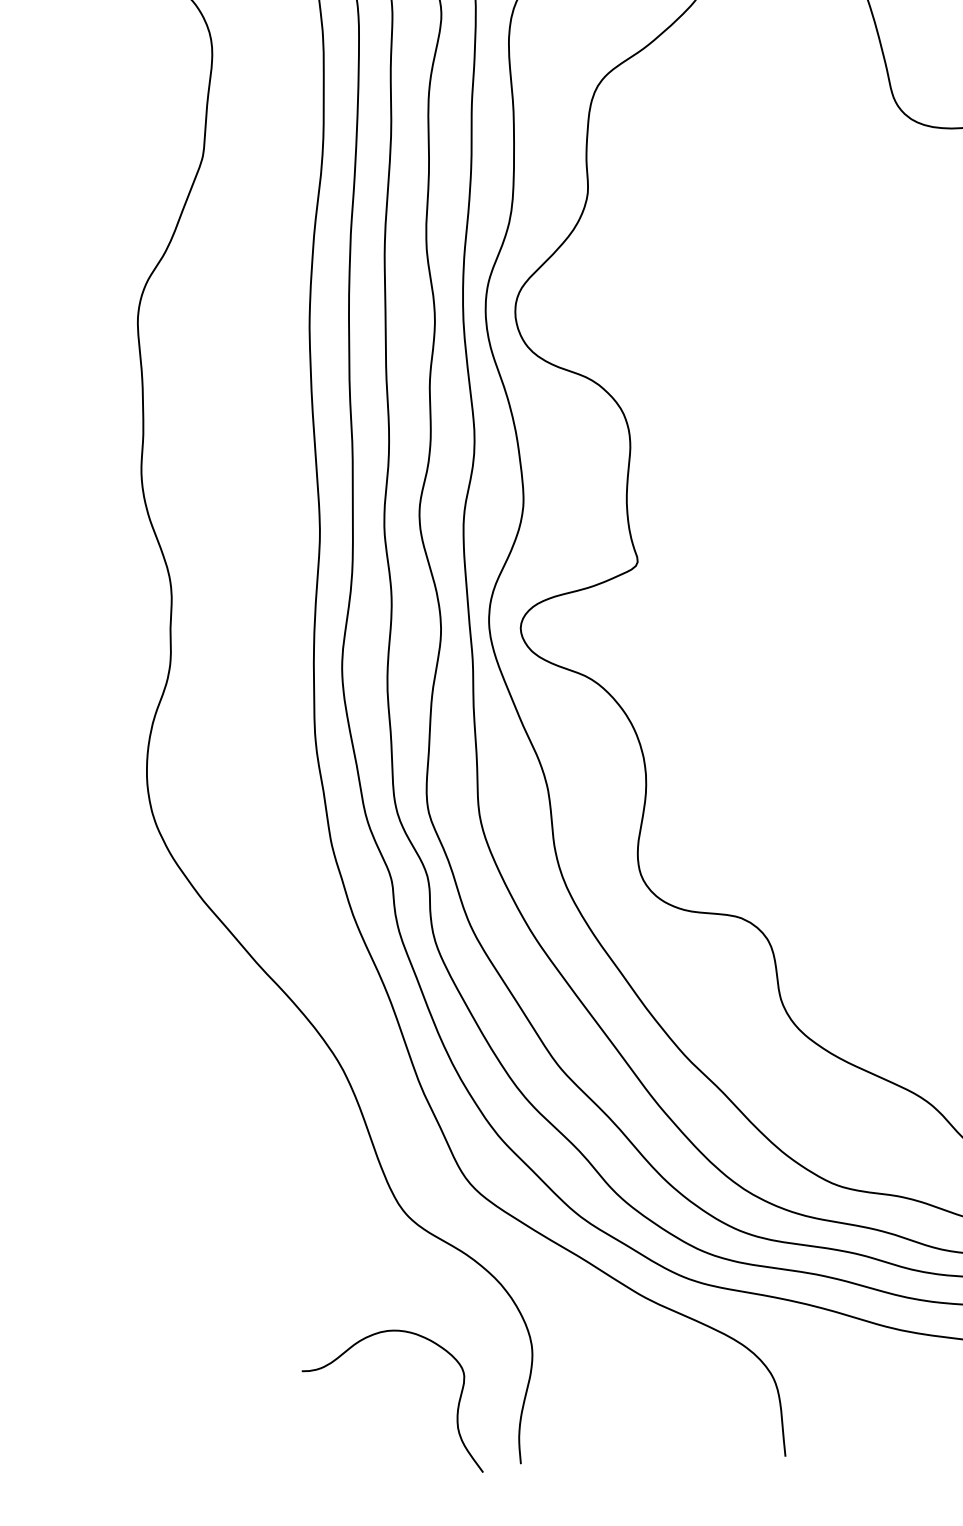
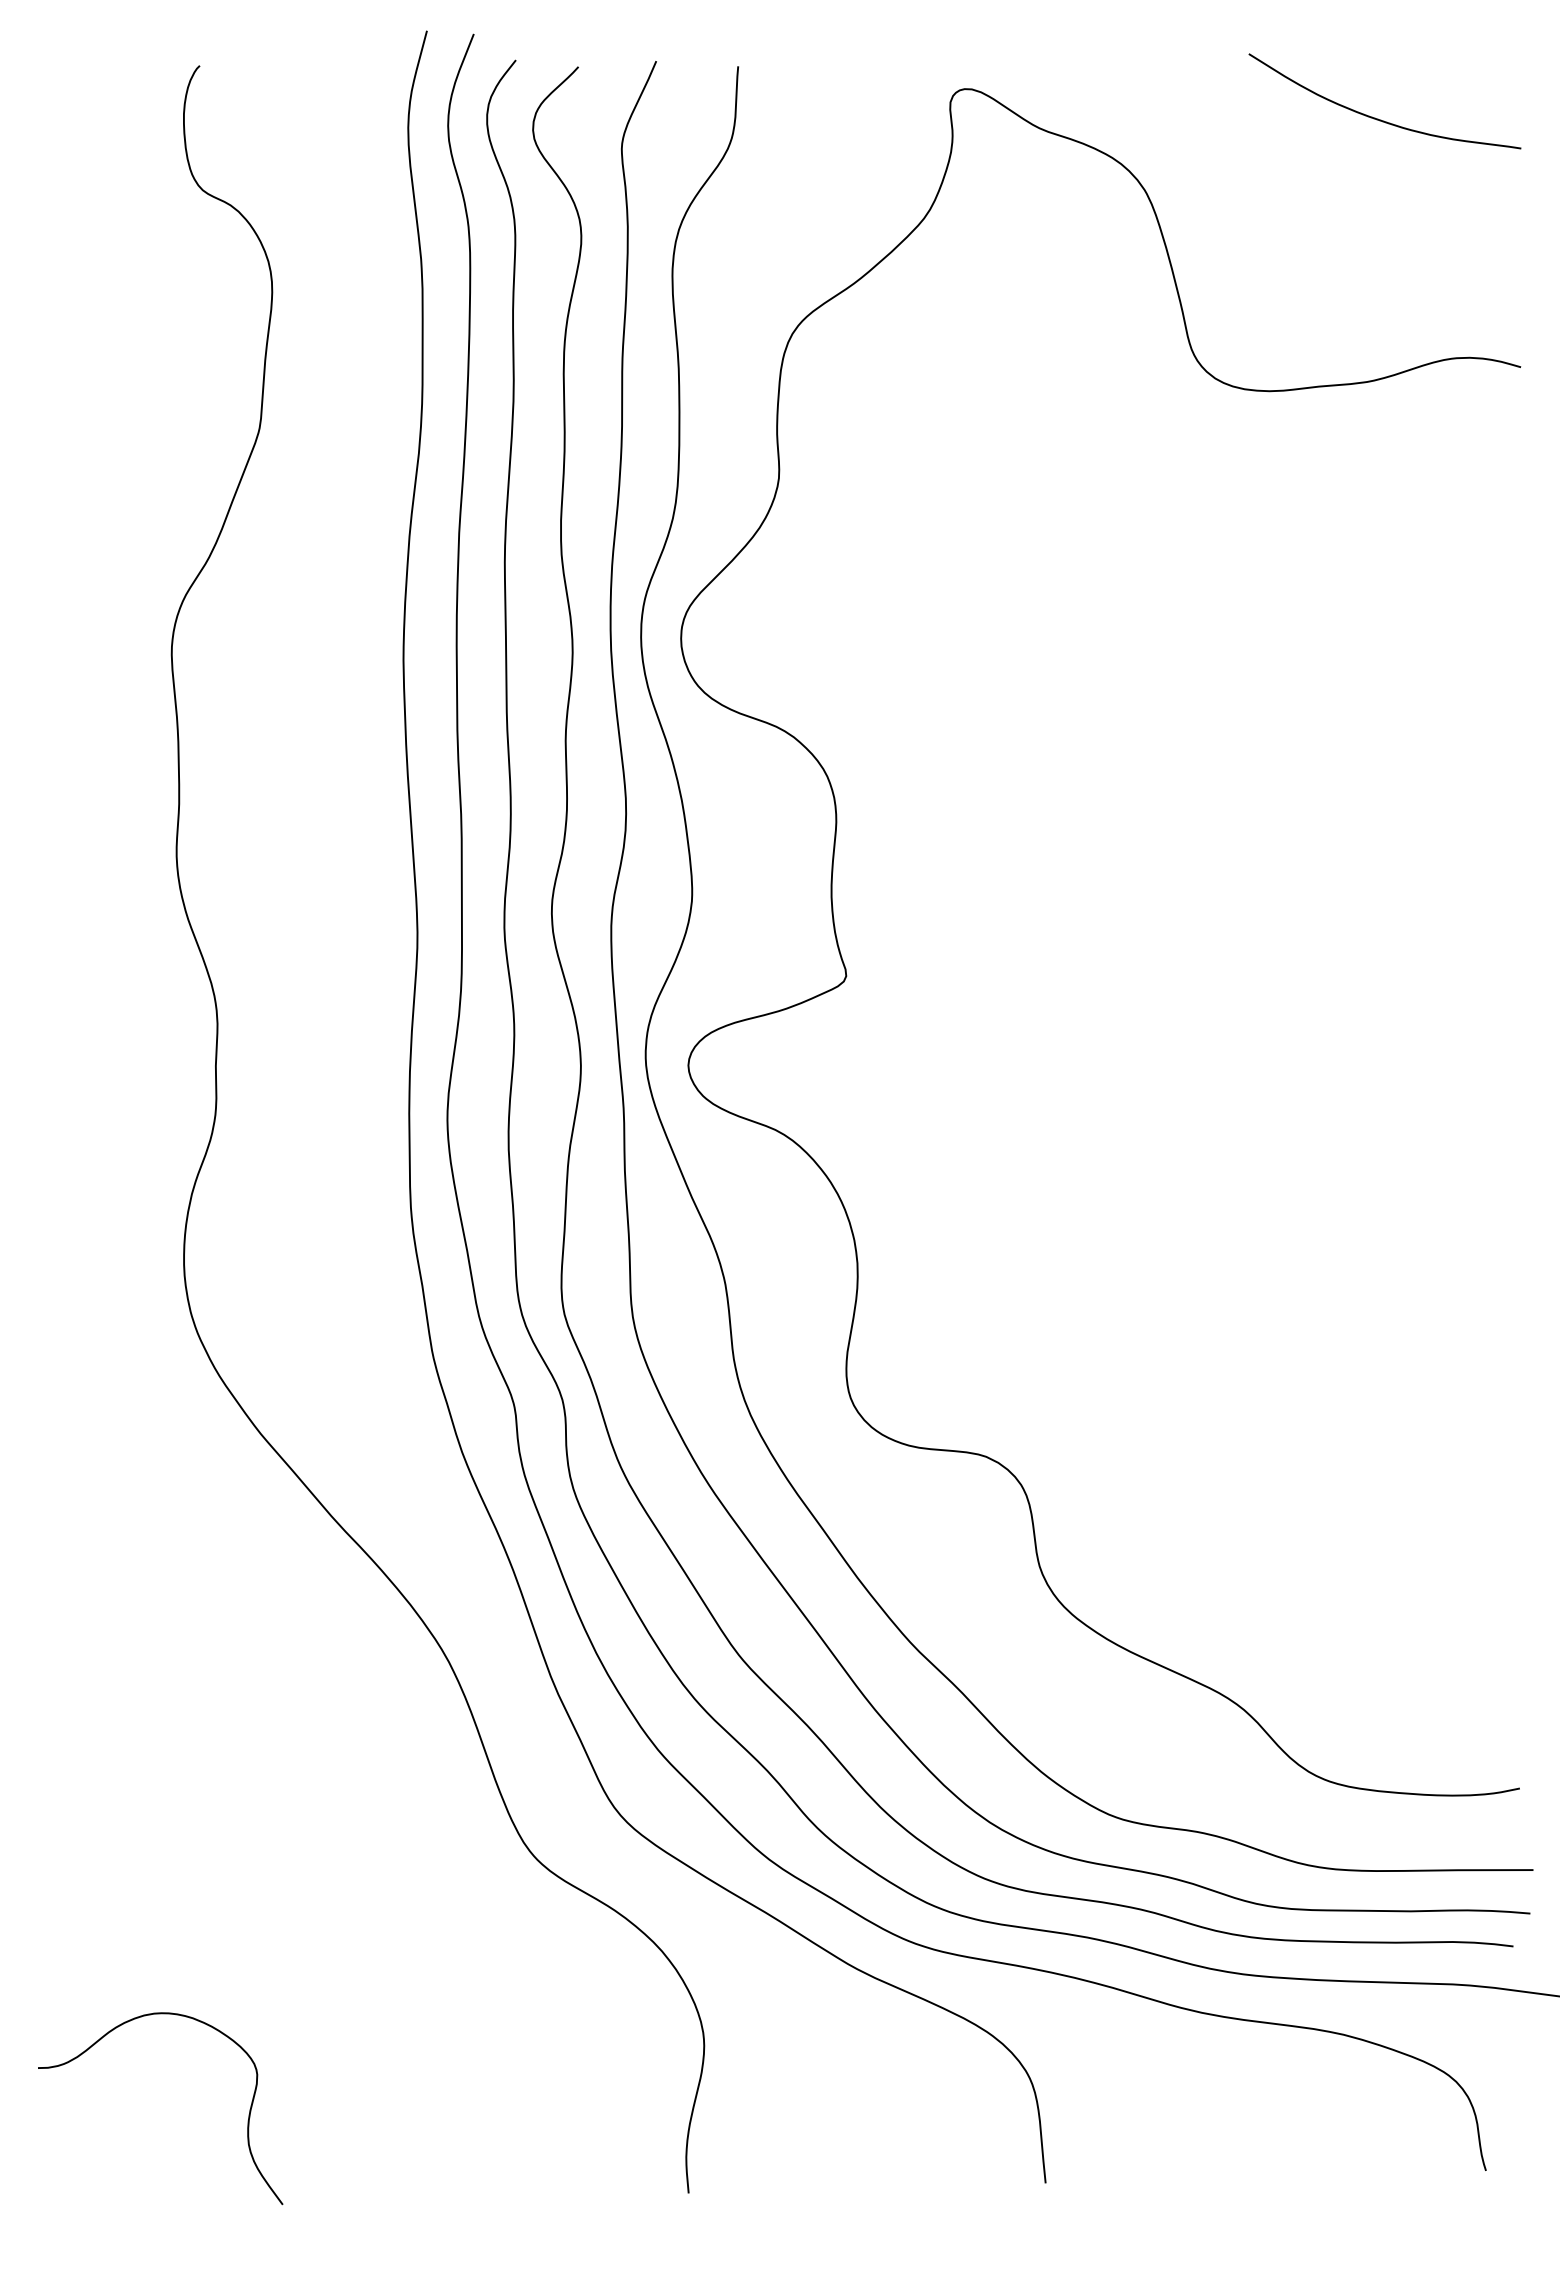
curve: (457, 1410) -> (247, 2120), moved

